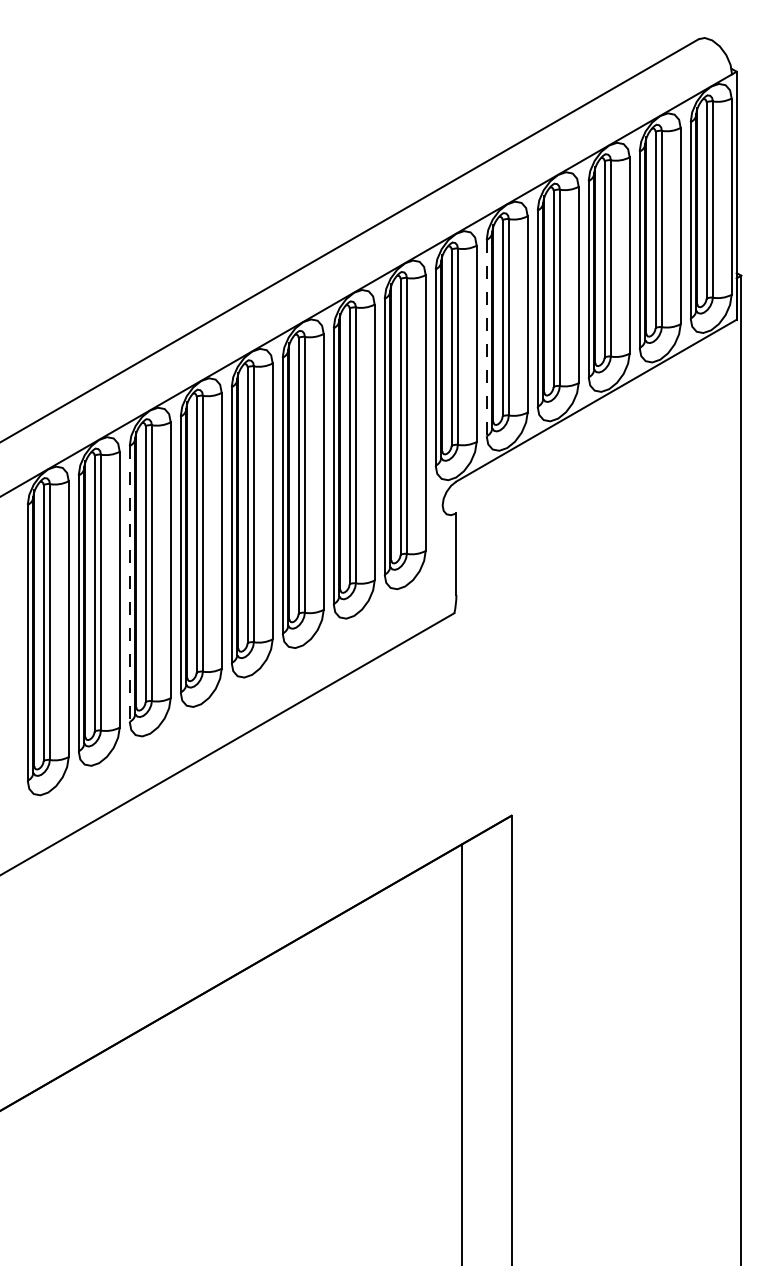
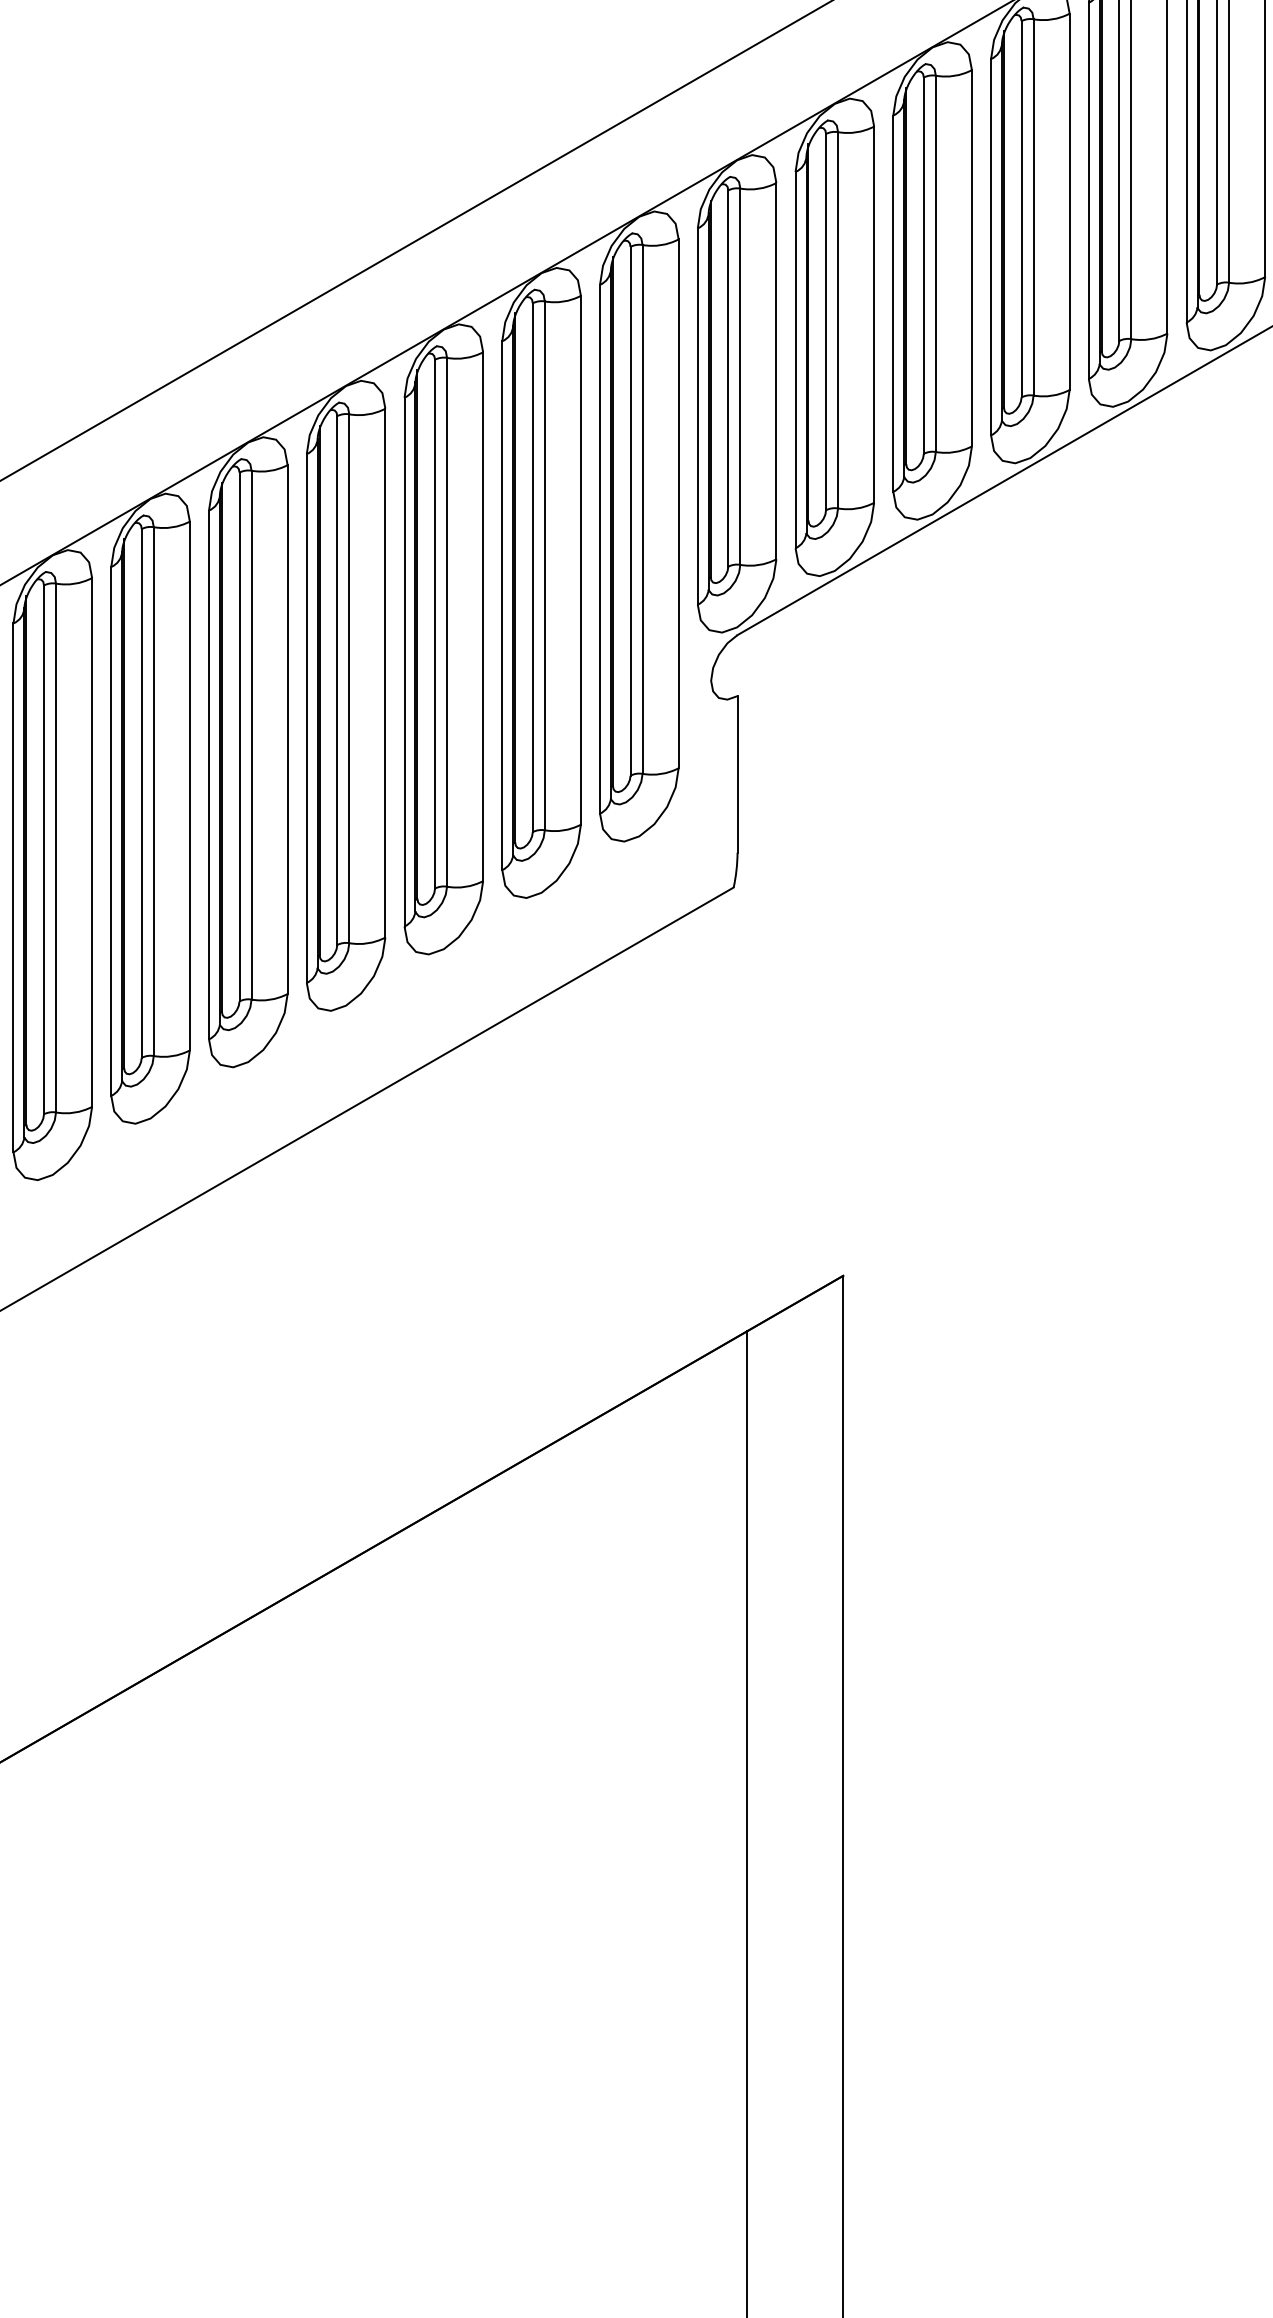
line: (486, 338) -> (795, 360), dashed -> solid
line: (129, 583) -> (110, 830), dashed -> solid

